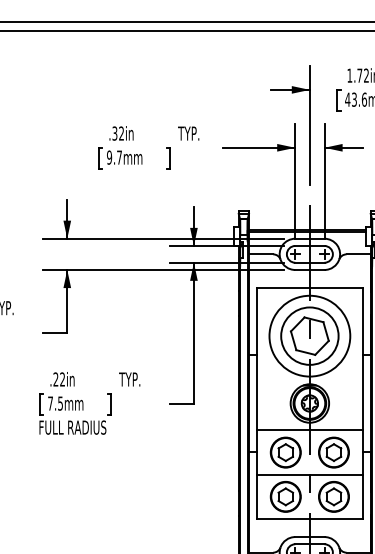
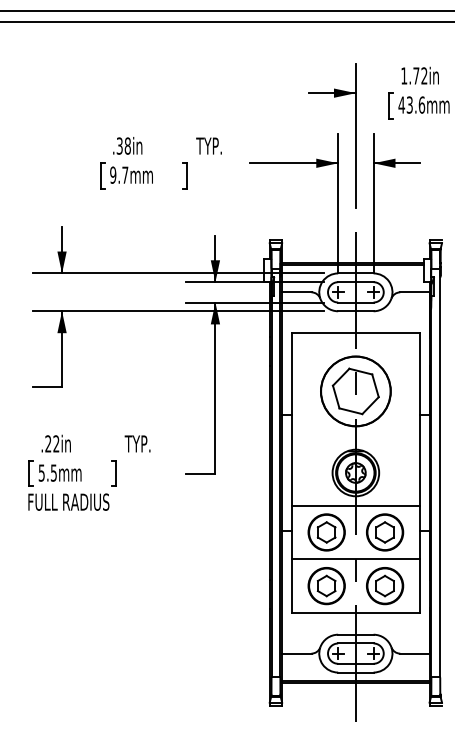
text: (121, 133) -> (127, 145), .32in -> .38in
circle: (309, 336) -> (355, 391), size x0.71
text: (50, 403) -> (41, 472), 7.5mm -> 5.5mm

